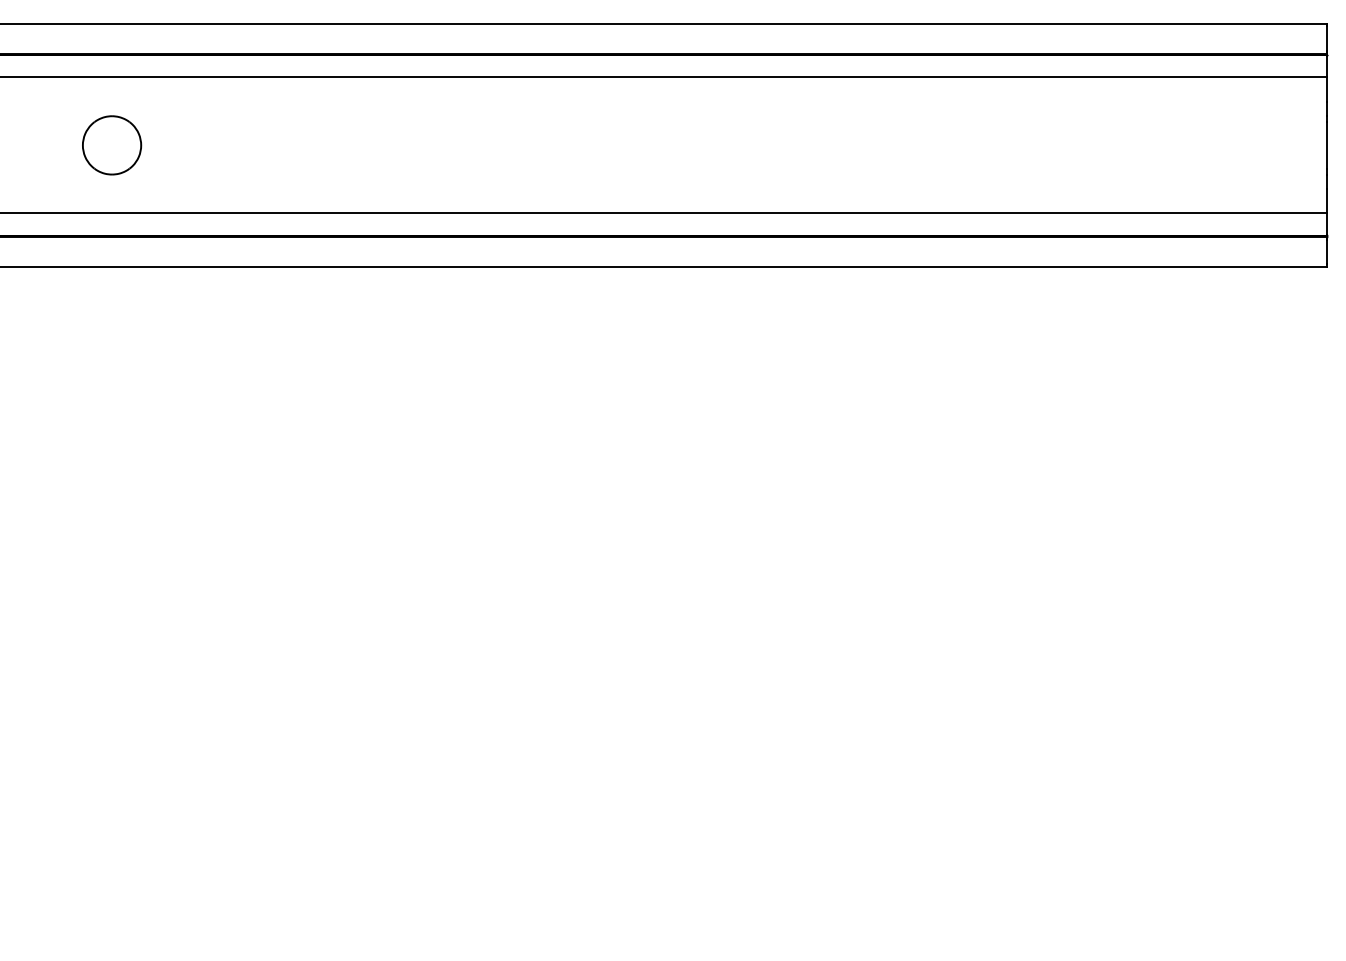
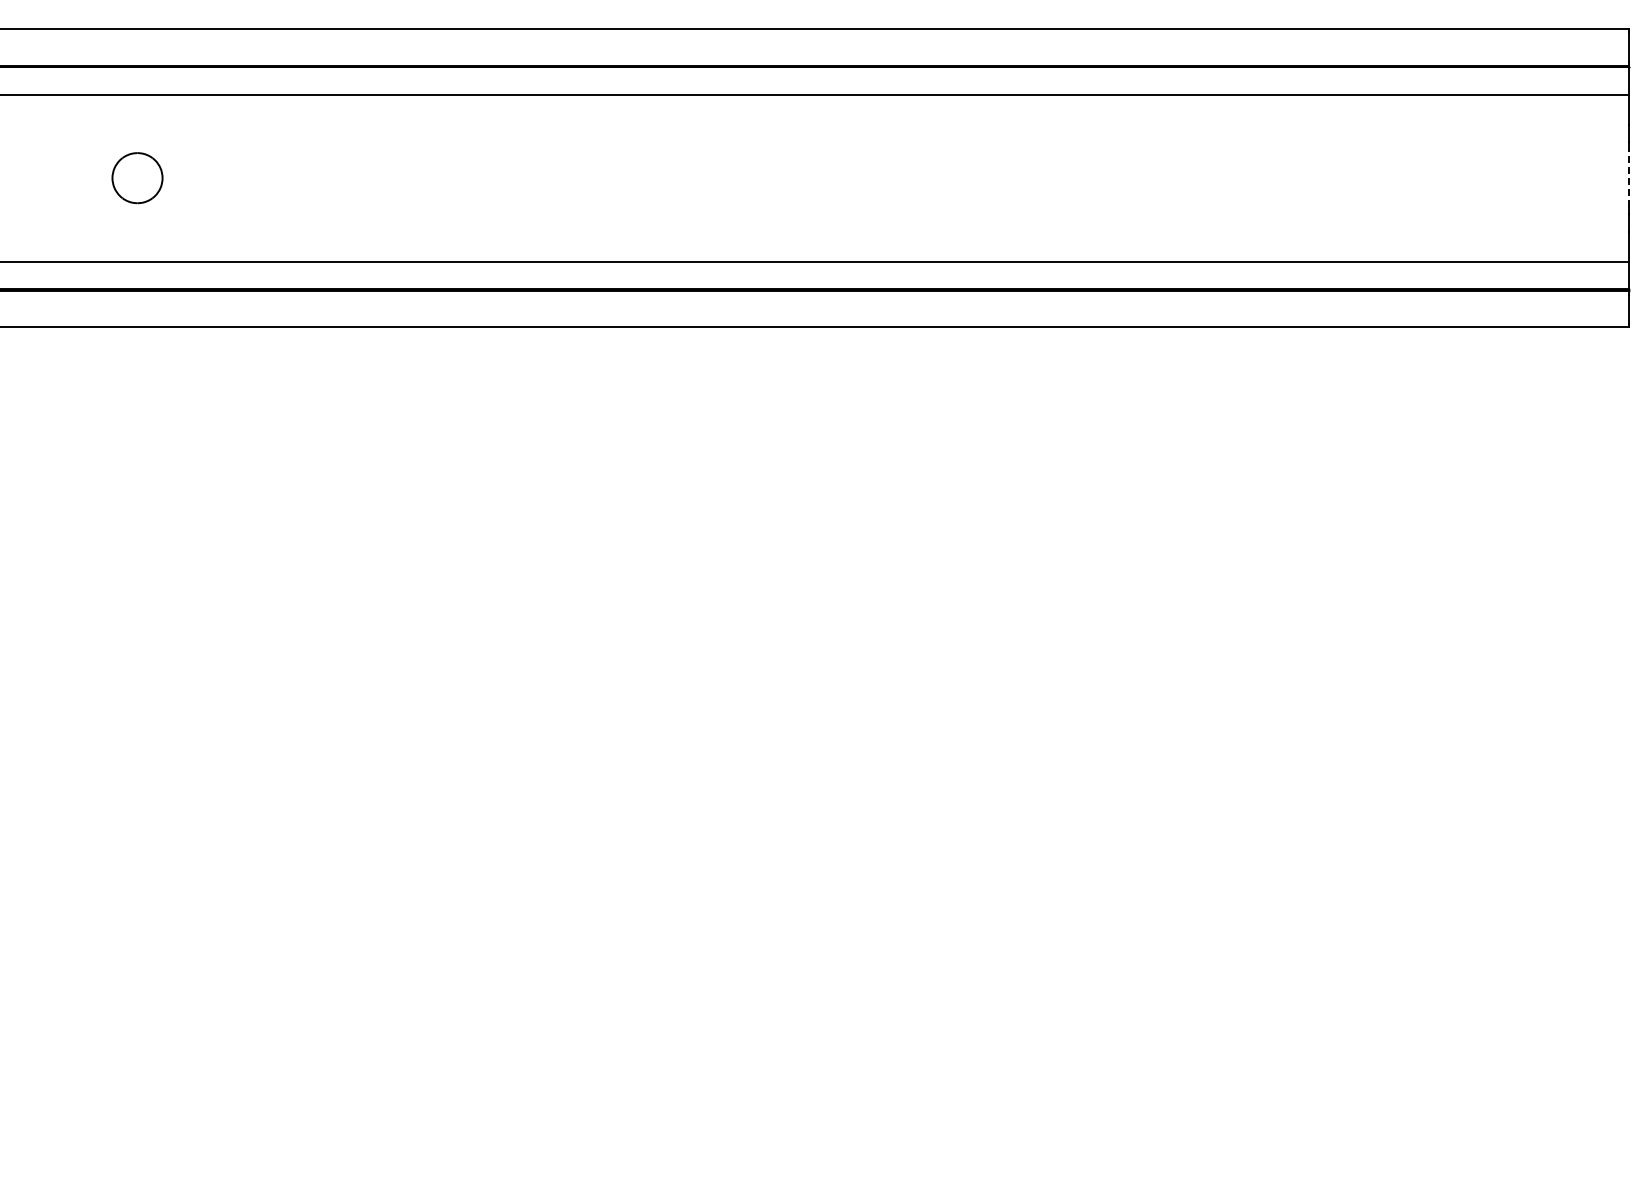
part: (112, 144) -> (137, 177), size x0.7
line: (1326, 145) -> (1628, 178), solid -> dashed

